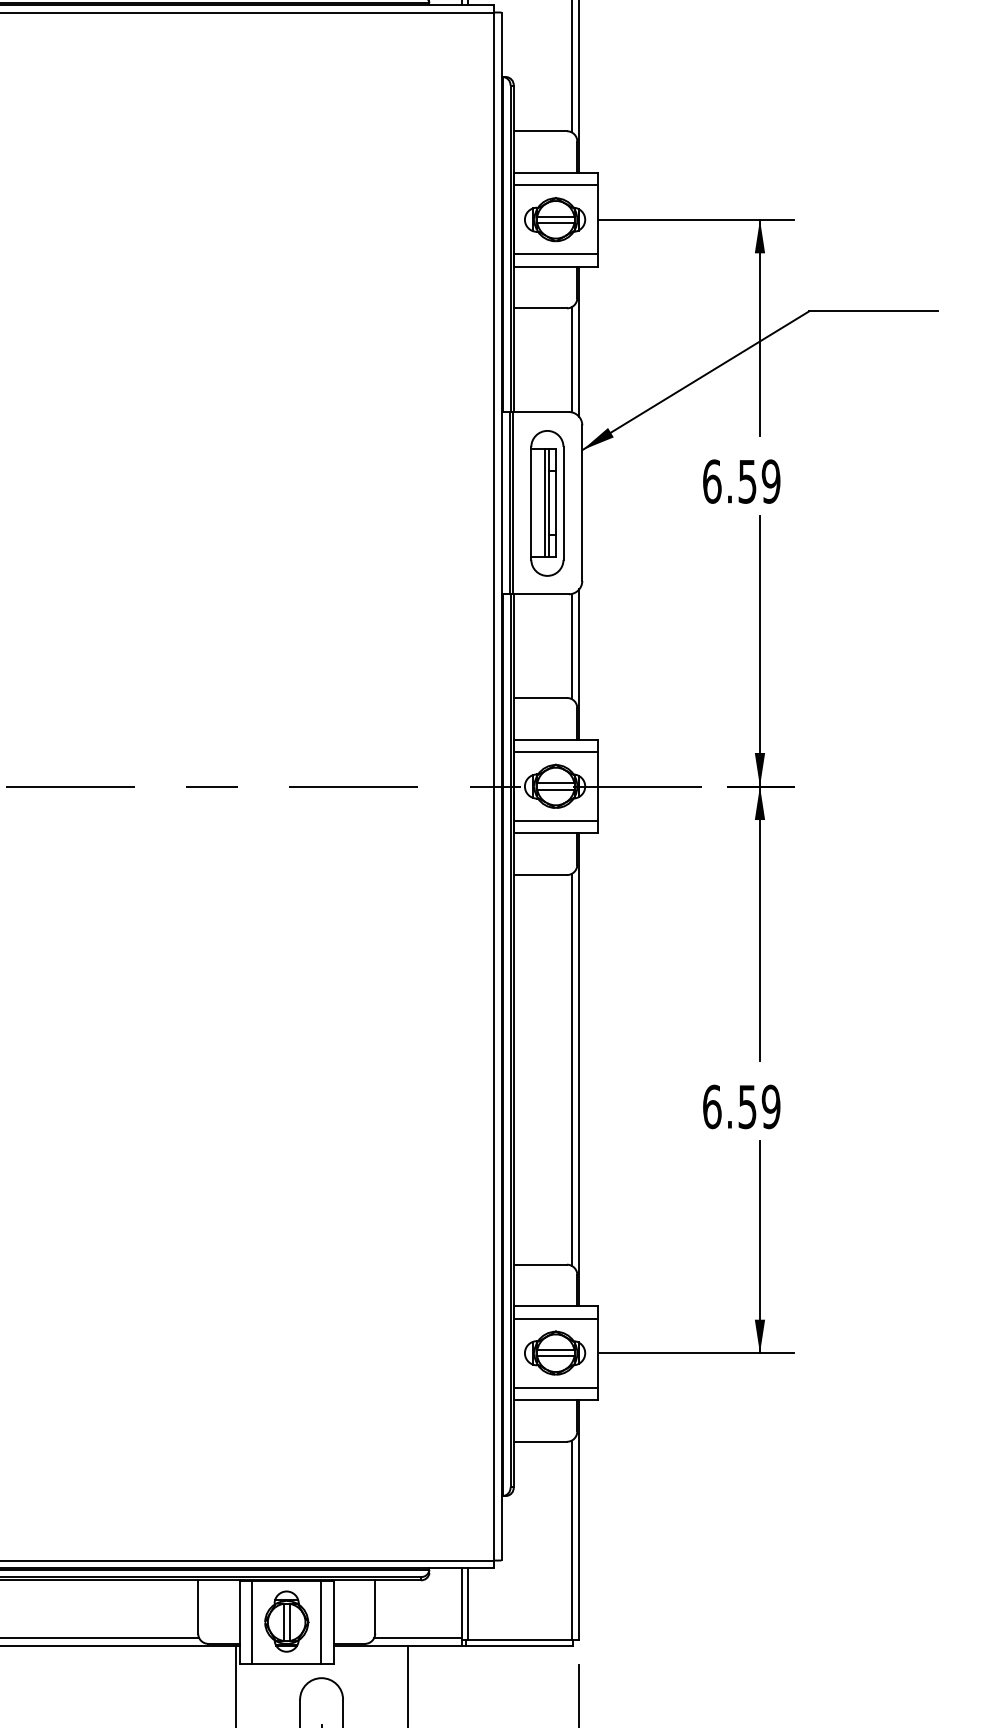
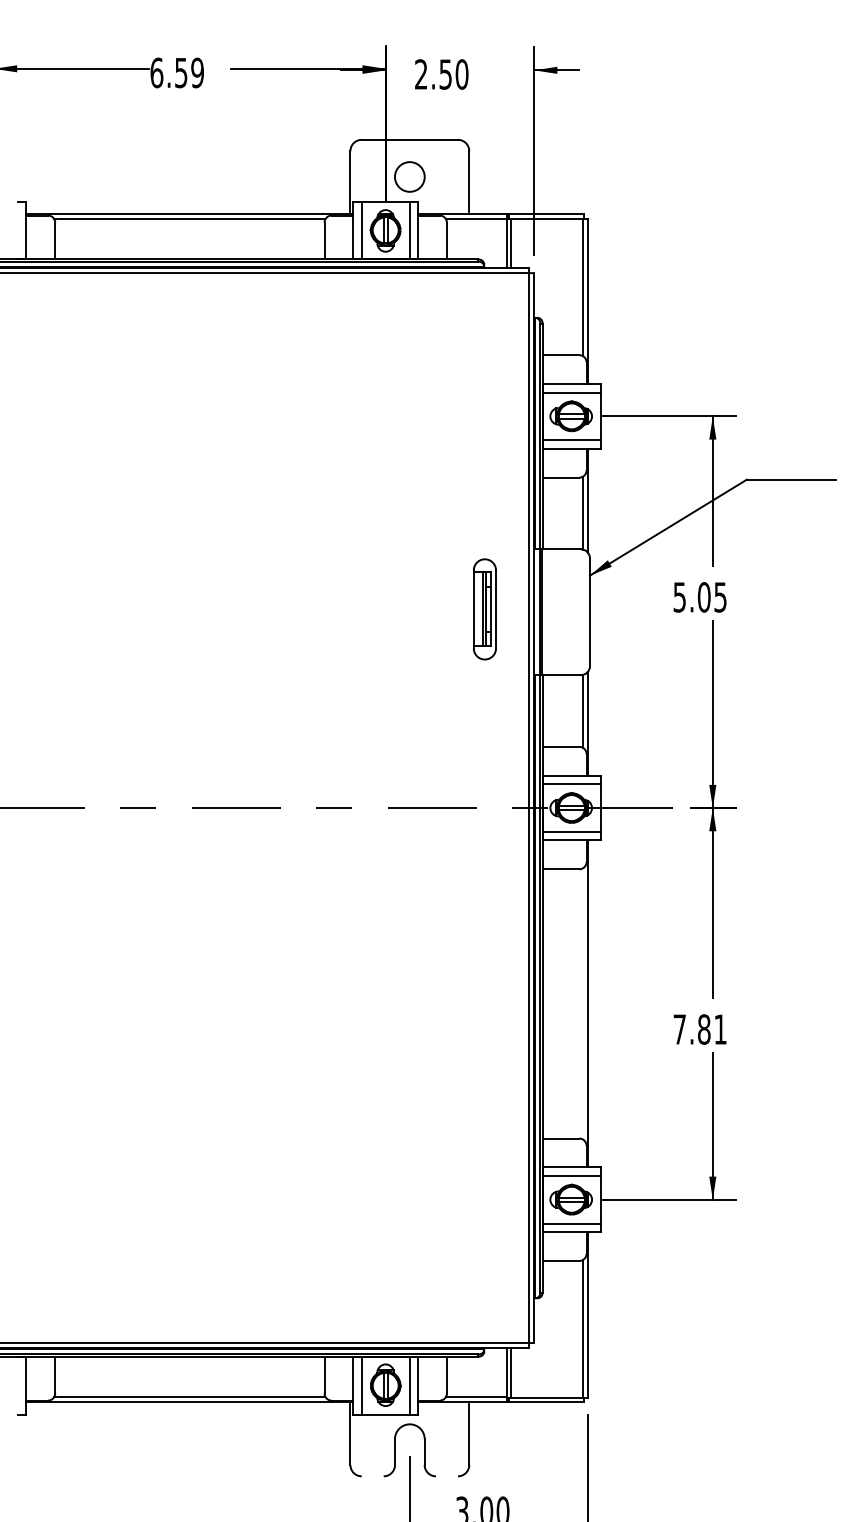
text: (740, 481) -> (699, 597), 6.59 -> 5.05
part: (546, 503) -> (484, 609), moved
line: (571, 1069) -> (582, 1003), removed
text: (740, 1106) -> (699, 1029), 6.59 -> 7.81

